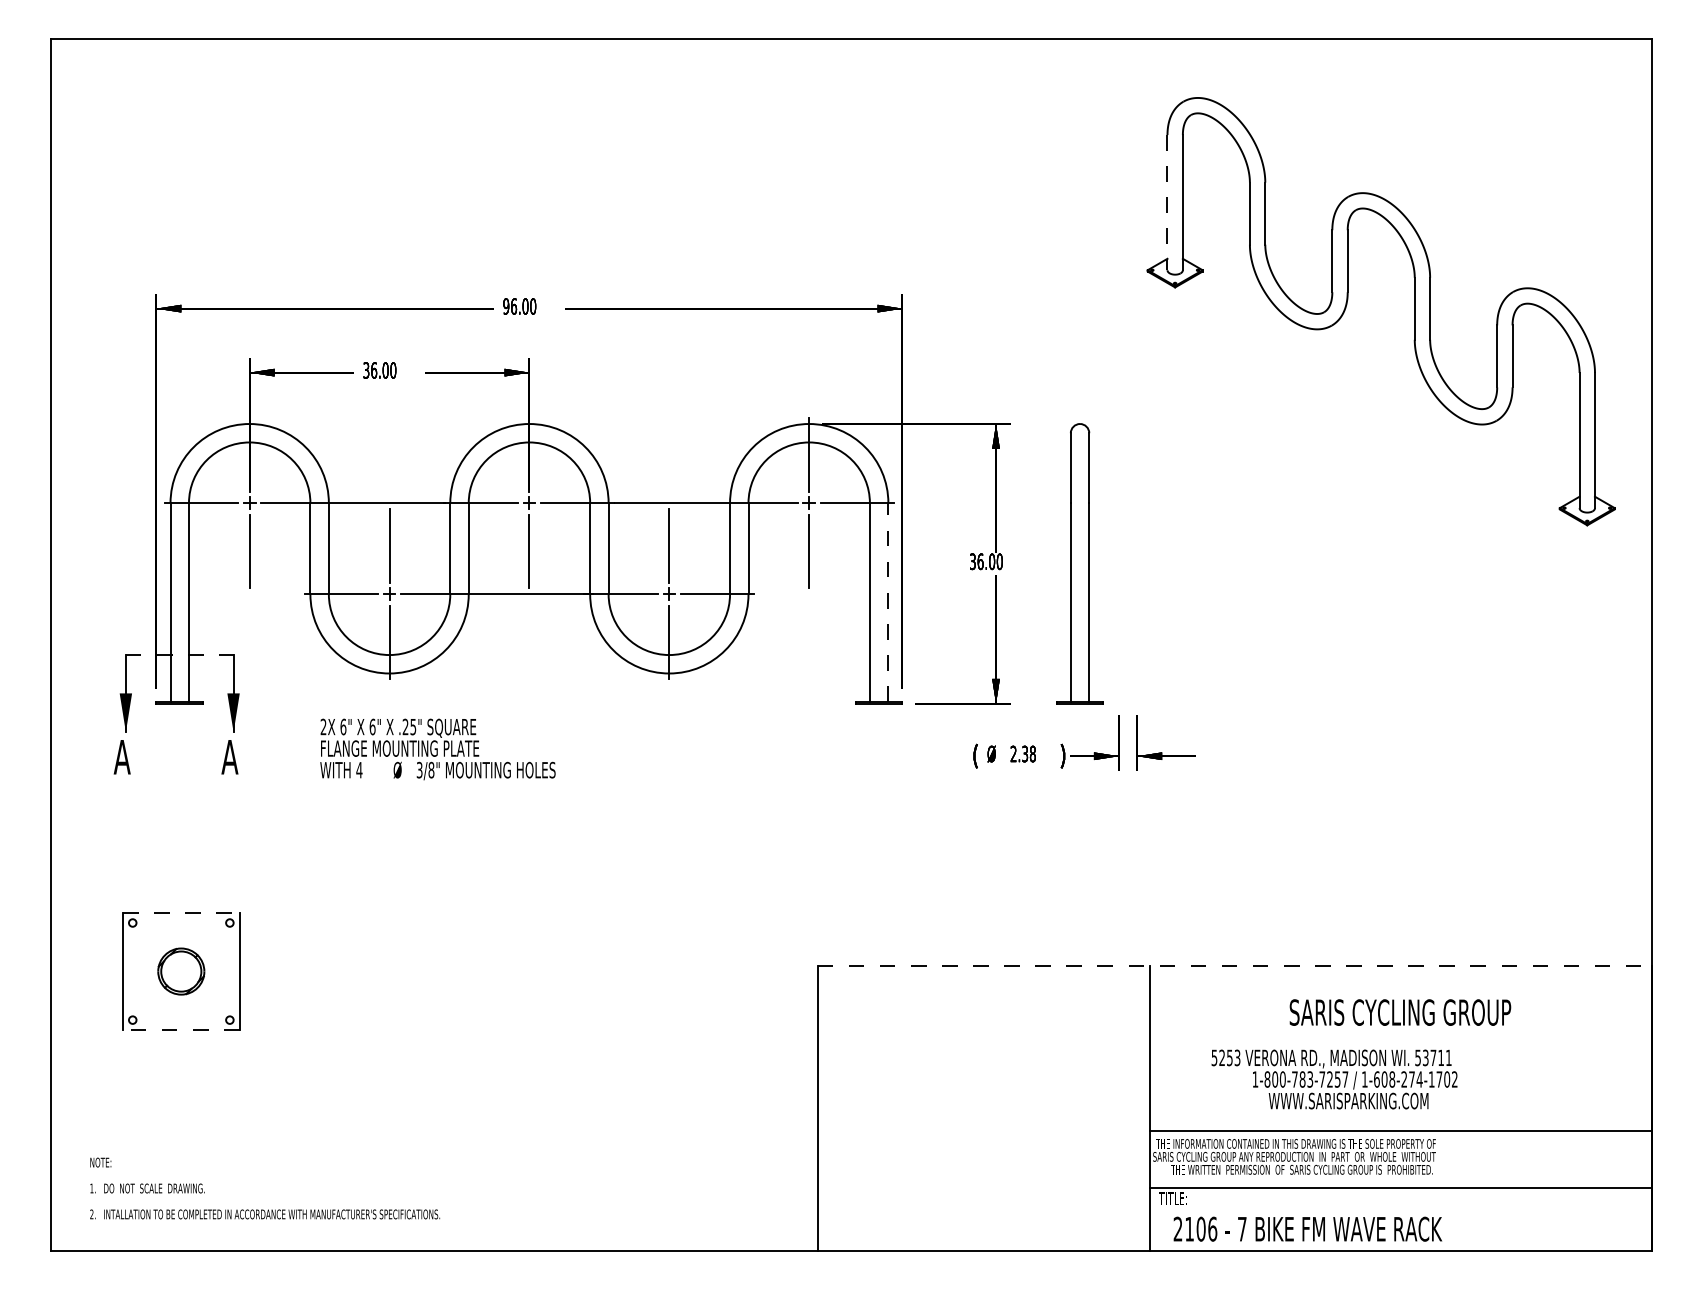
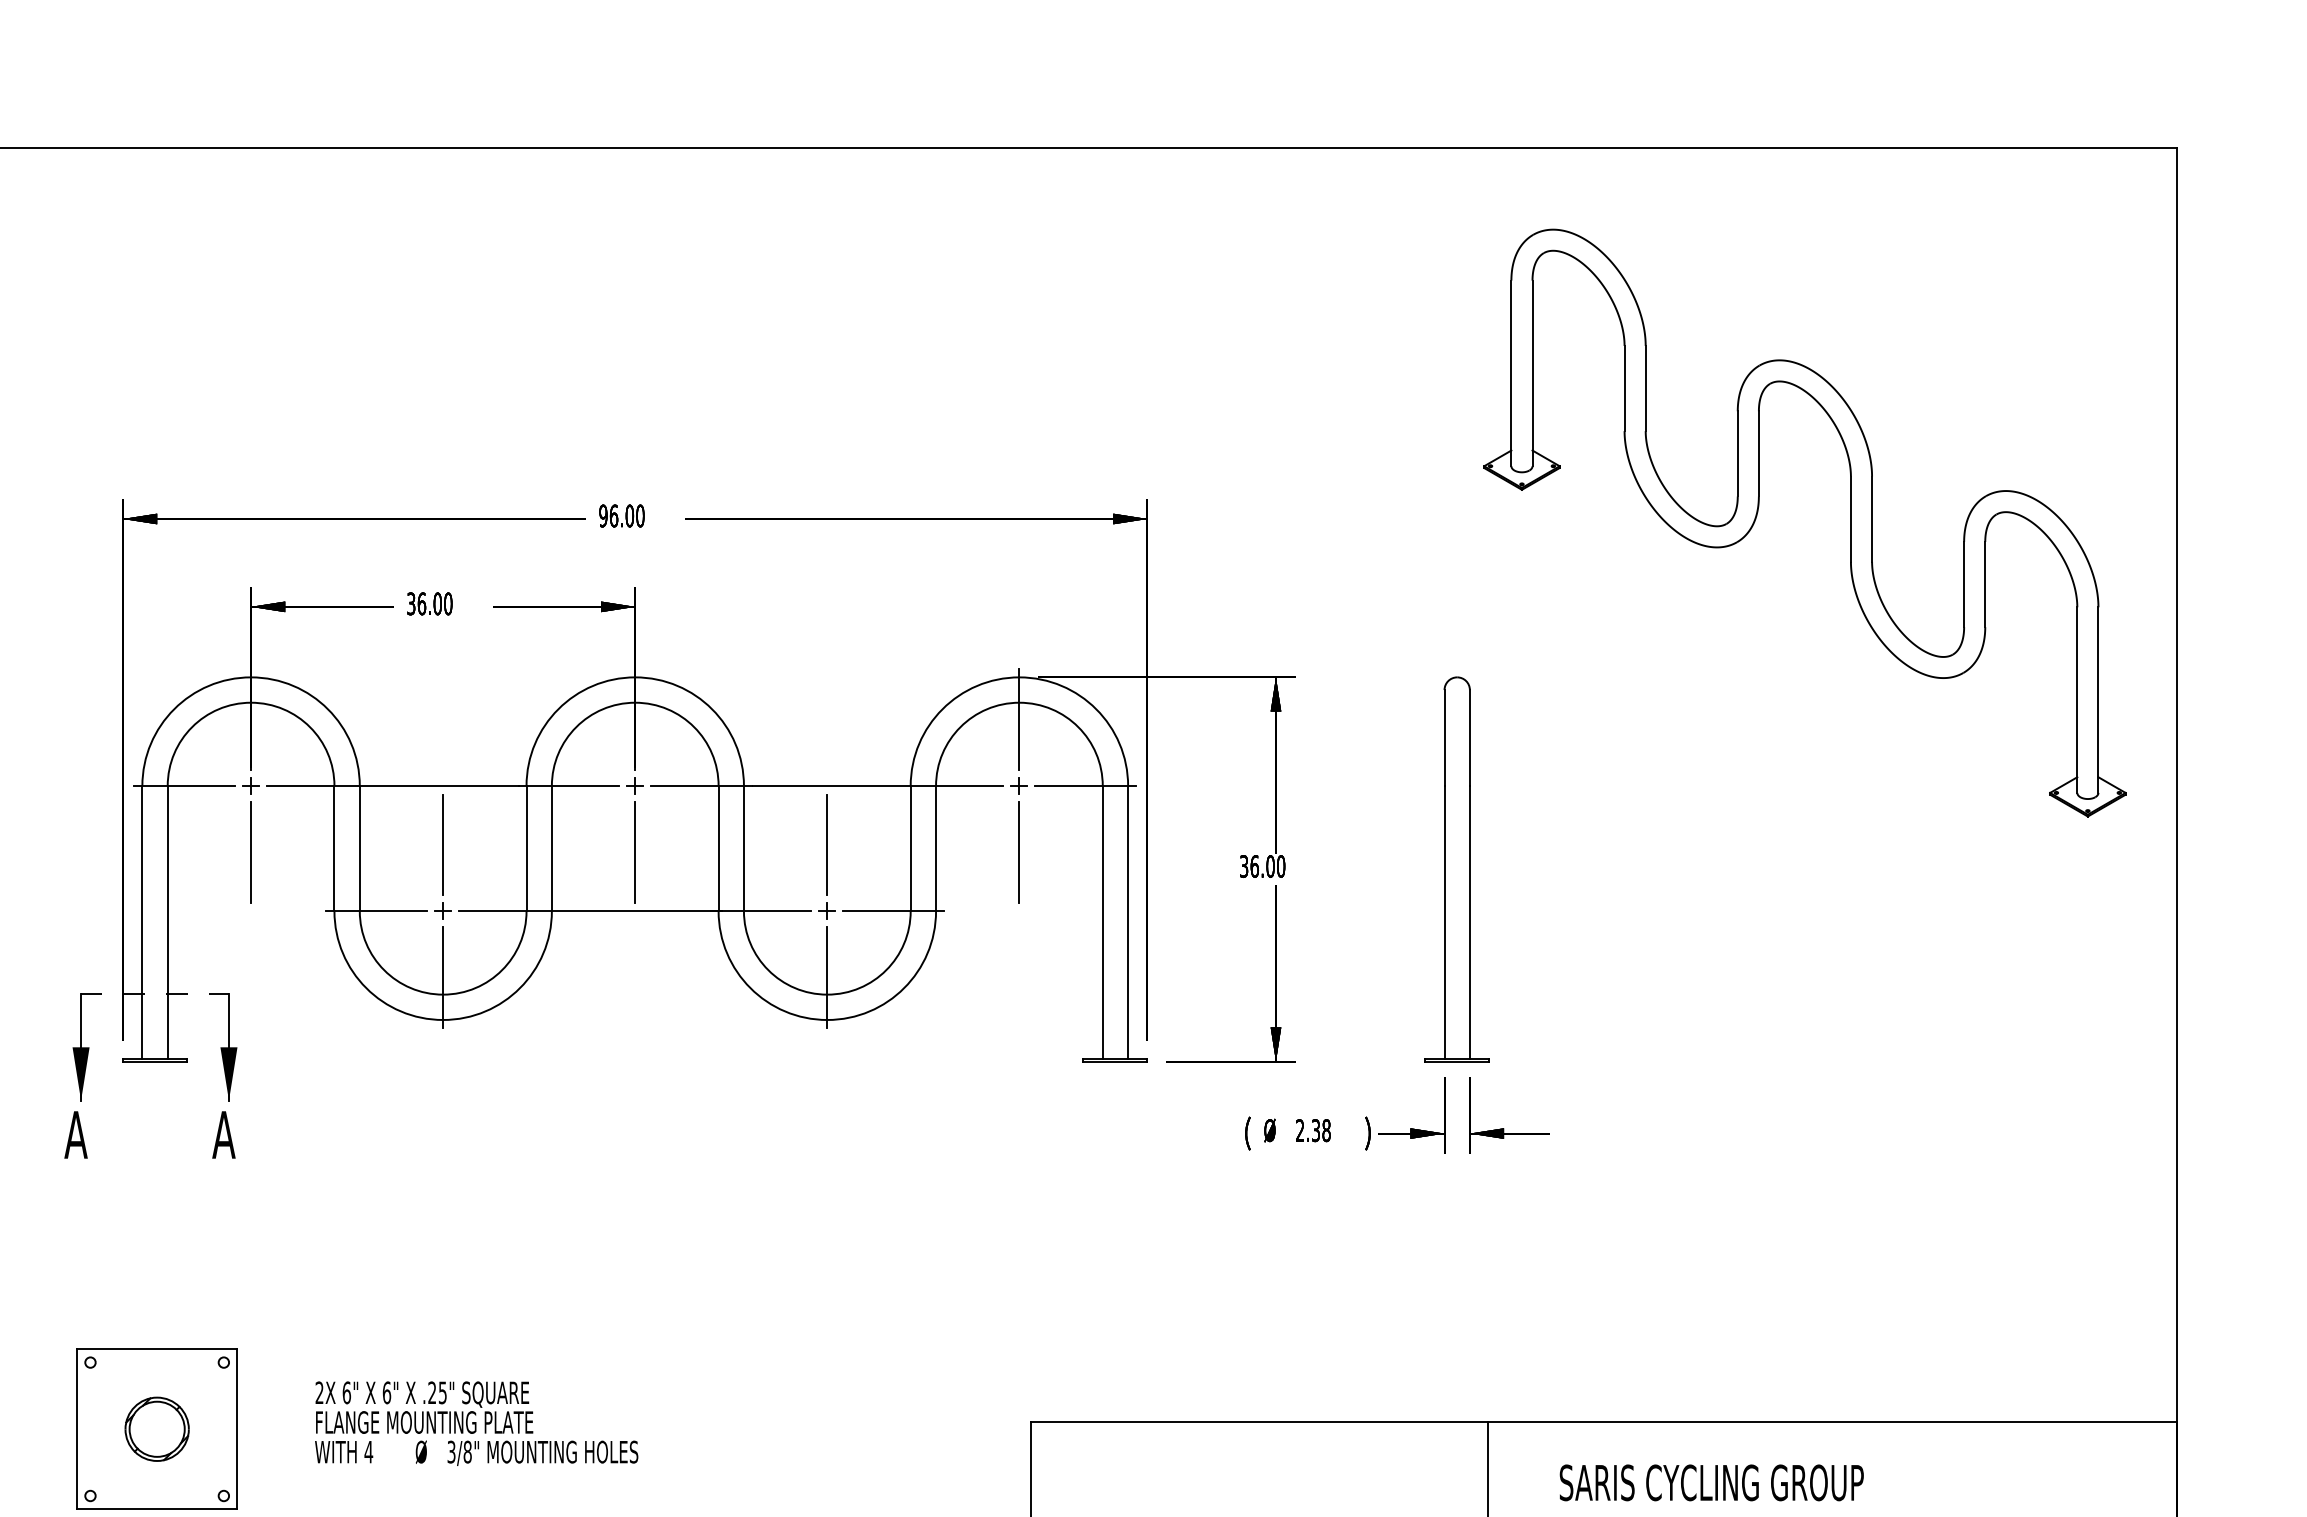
line: (1167, 202) -> (1511, 373), dashed -> solid
part: (1079, 563) -> (1456, 868), moved
line: (888, 602) -> (1128, 922), dashed -> solid
text: (437, 749) -> (476, 1423), moved
line: (181, 913) -> (157, 1349), dashed -> solid
line: (1235, 966) -> (1604, 1422), dashed -> solid
text: (1400, 1012) -> (1711, 1482), moved
line: (180, 1029) -> (156, 1508), dashed -> solid

